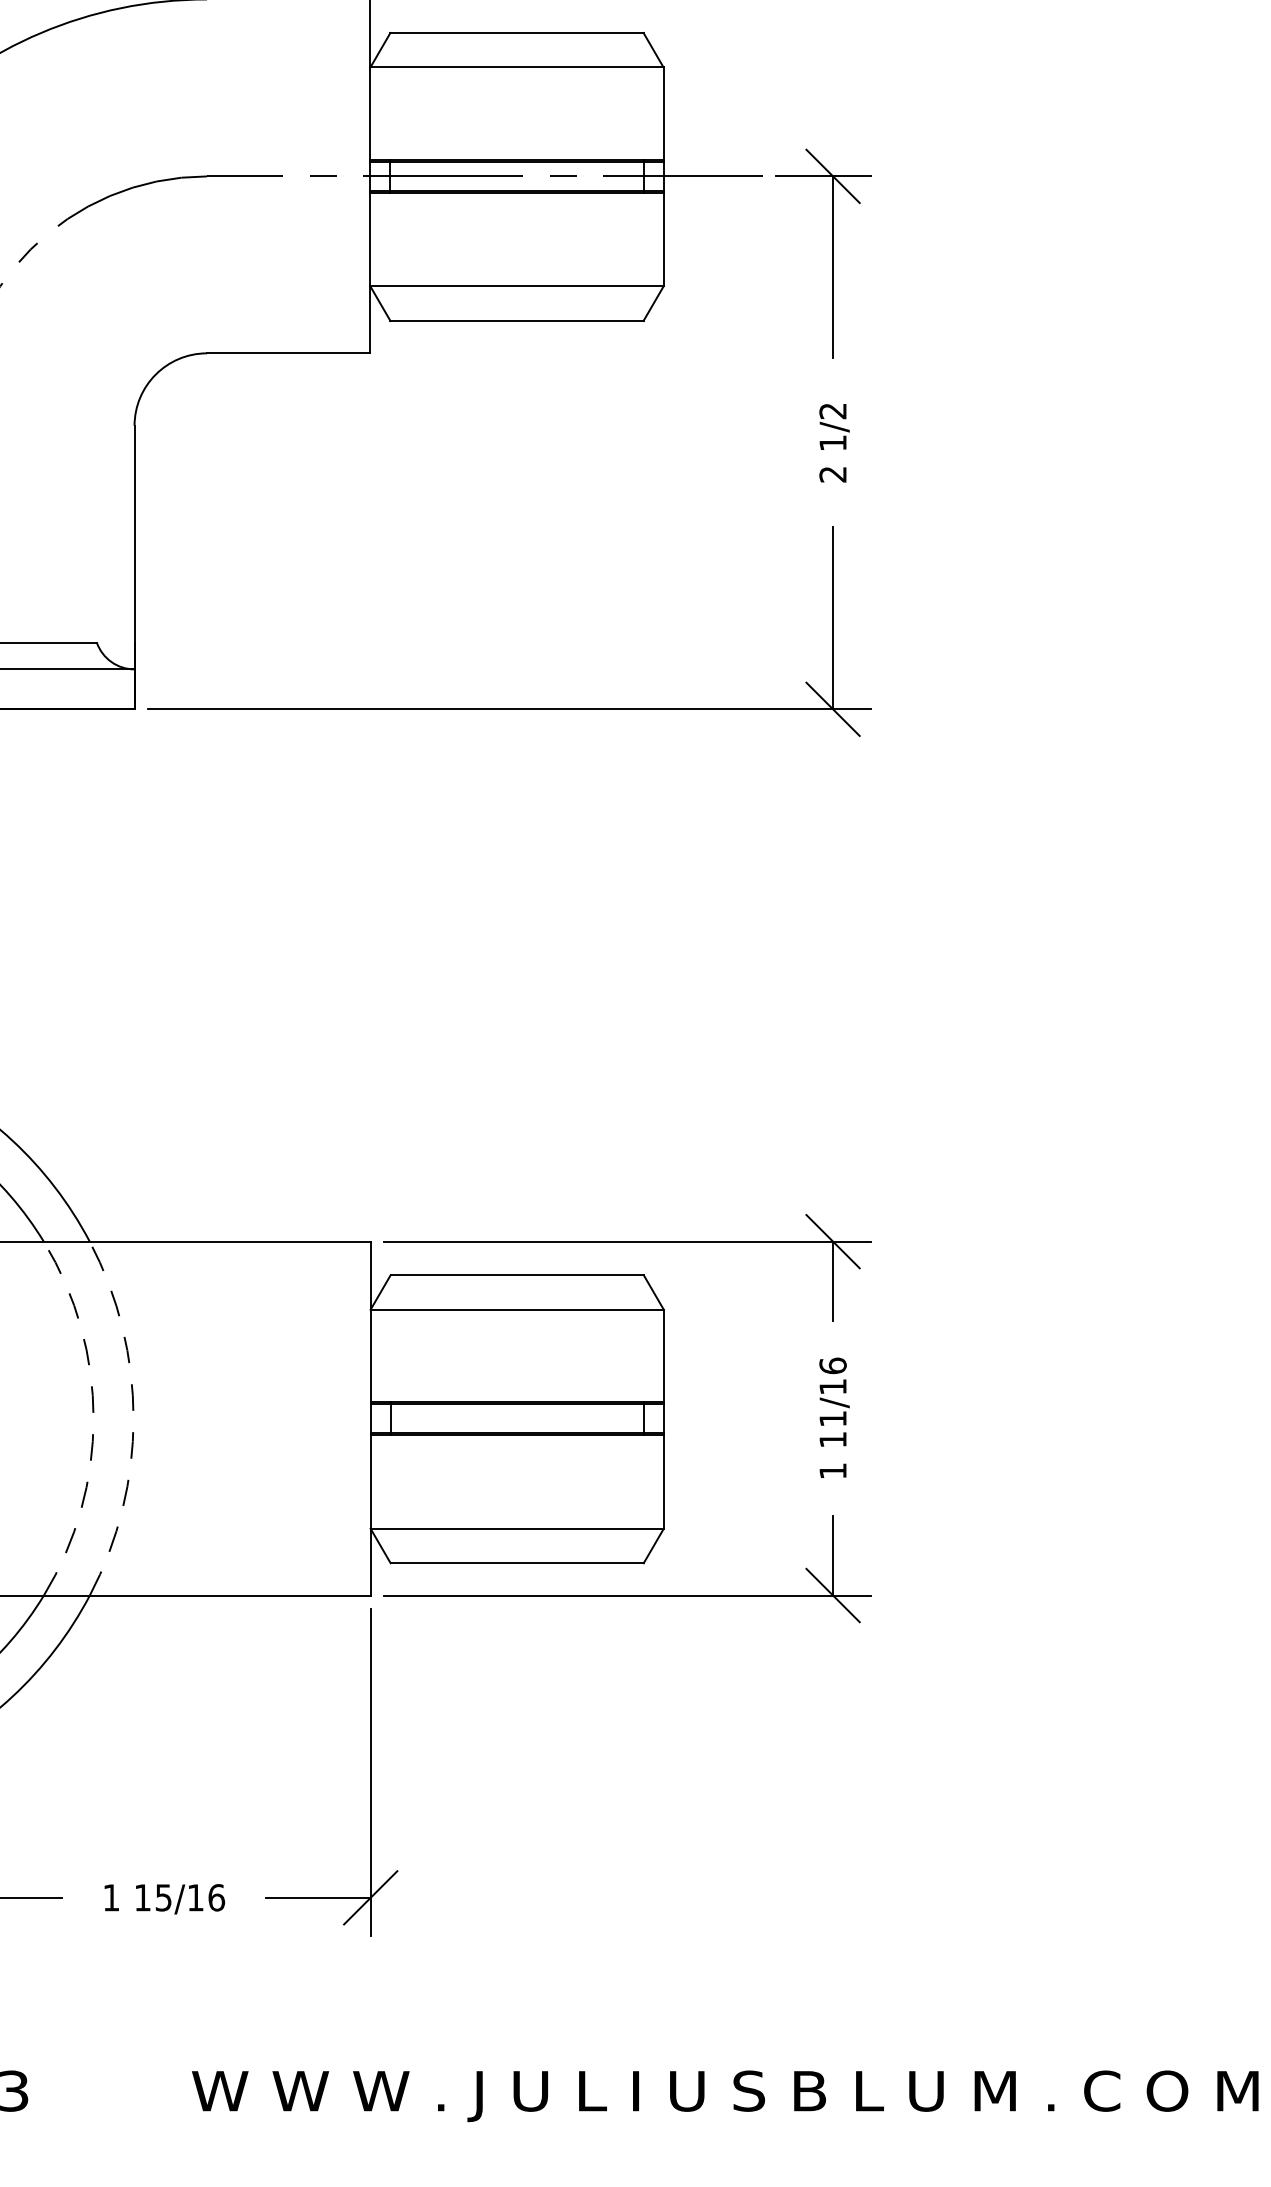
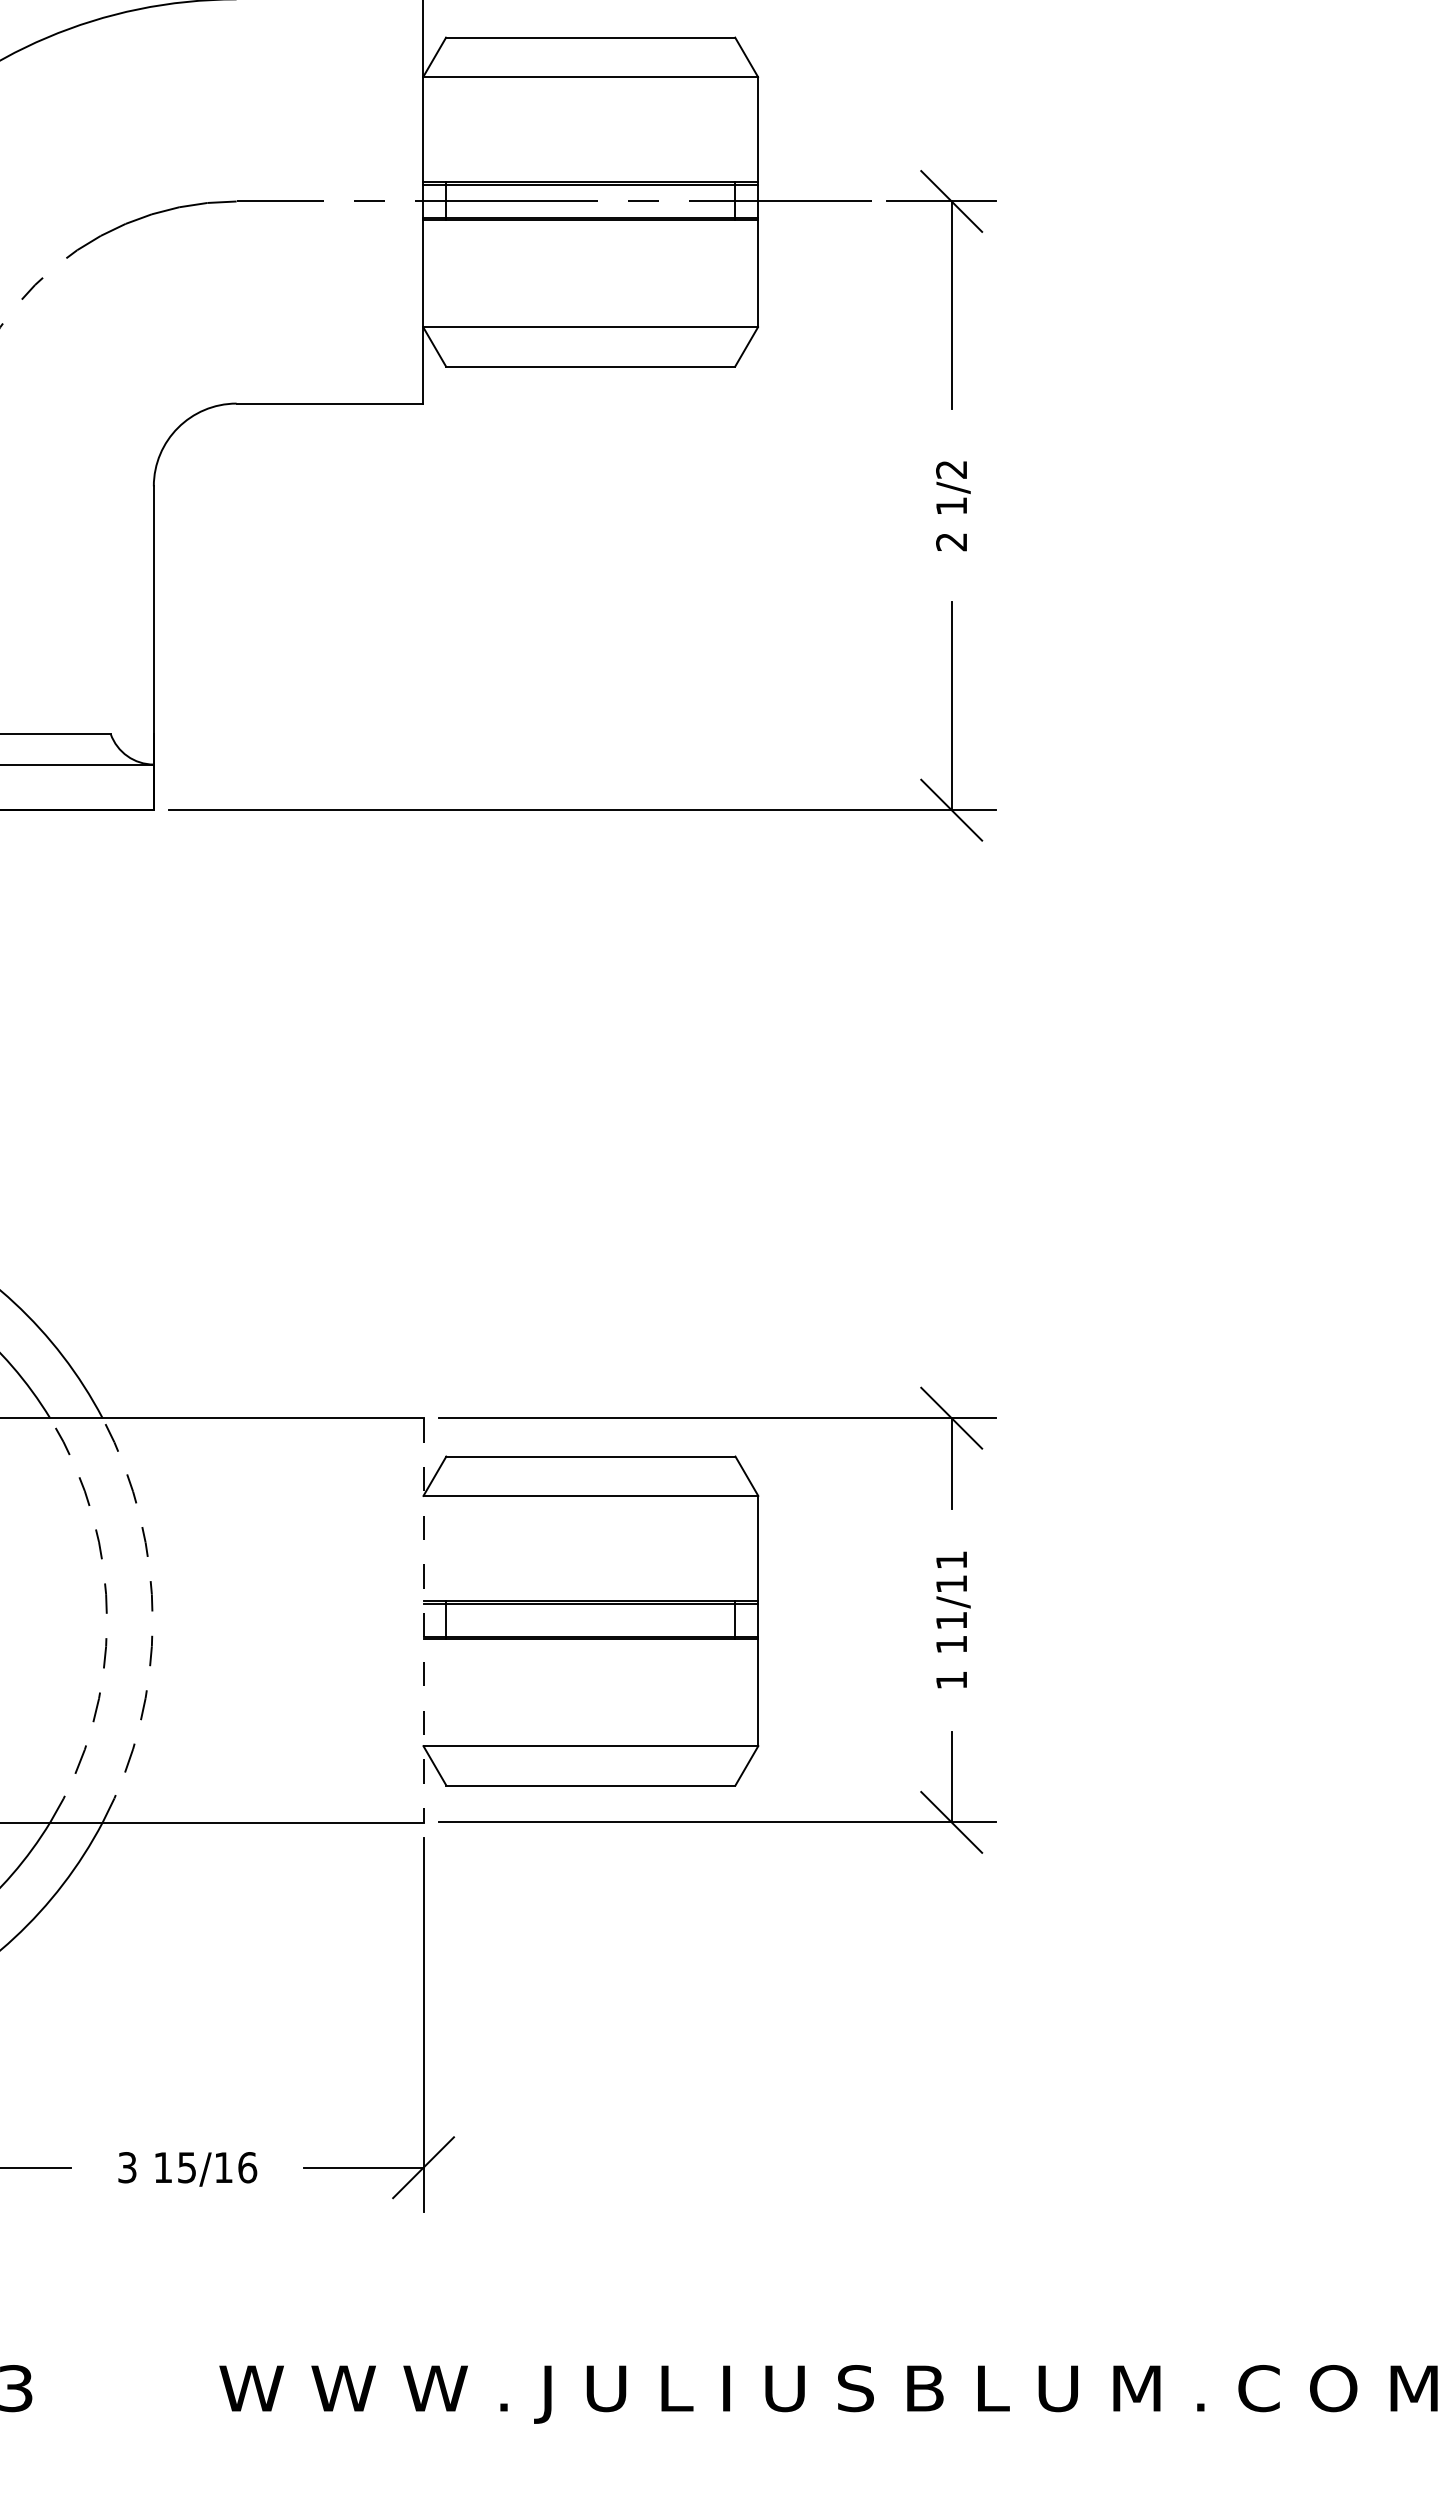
text: (832, 1365) -> (951, 1559), 11/16 -> 11/11
line: (370, 1418) -> (423, 1620), solid -> dashed
text: (111, 1897) -> (127, 2167), 1 -> 3

